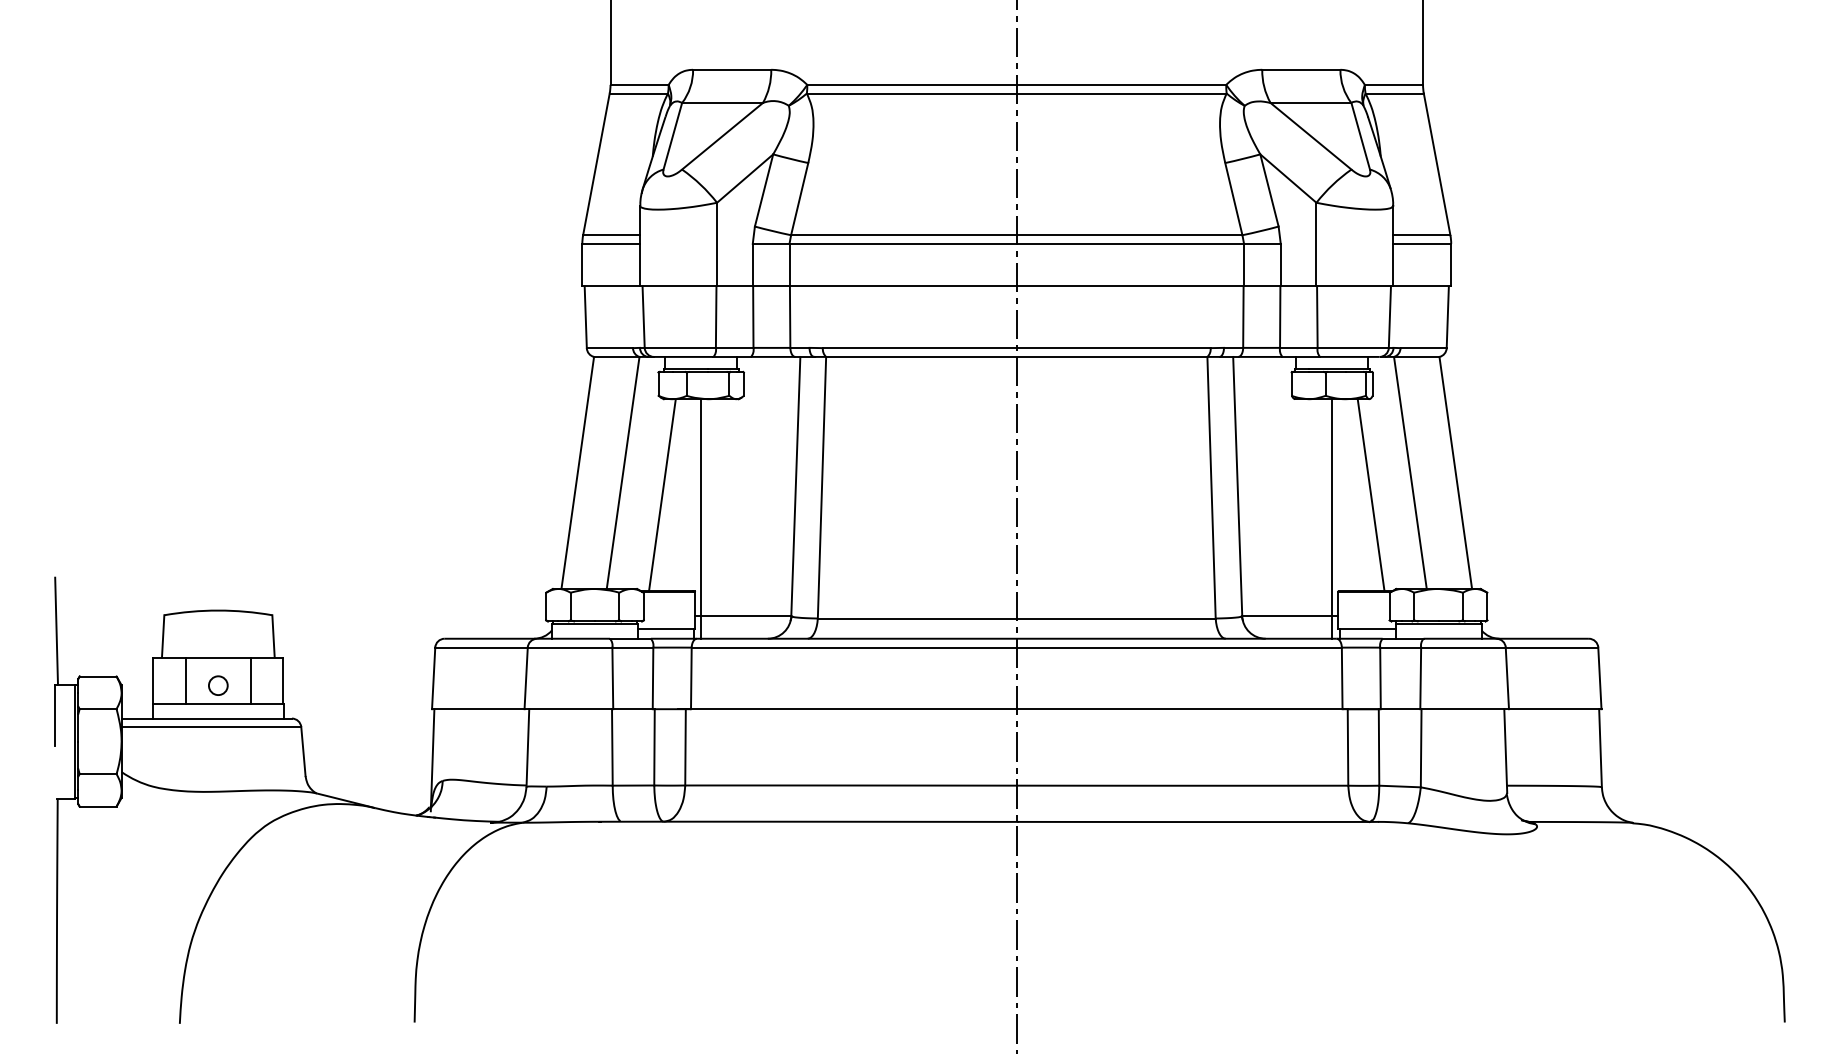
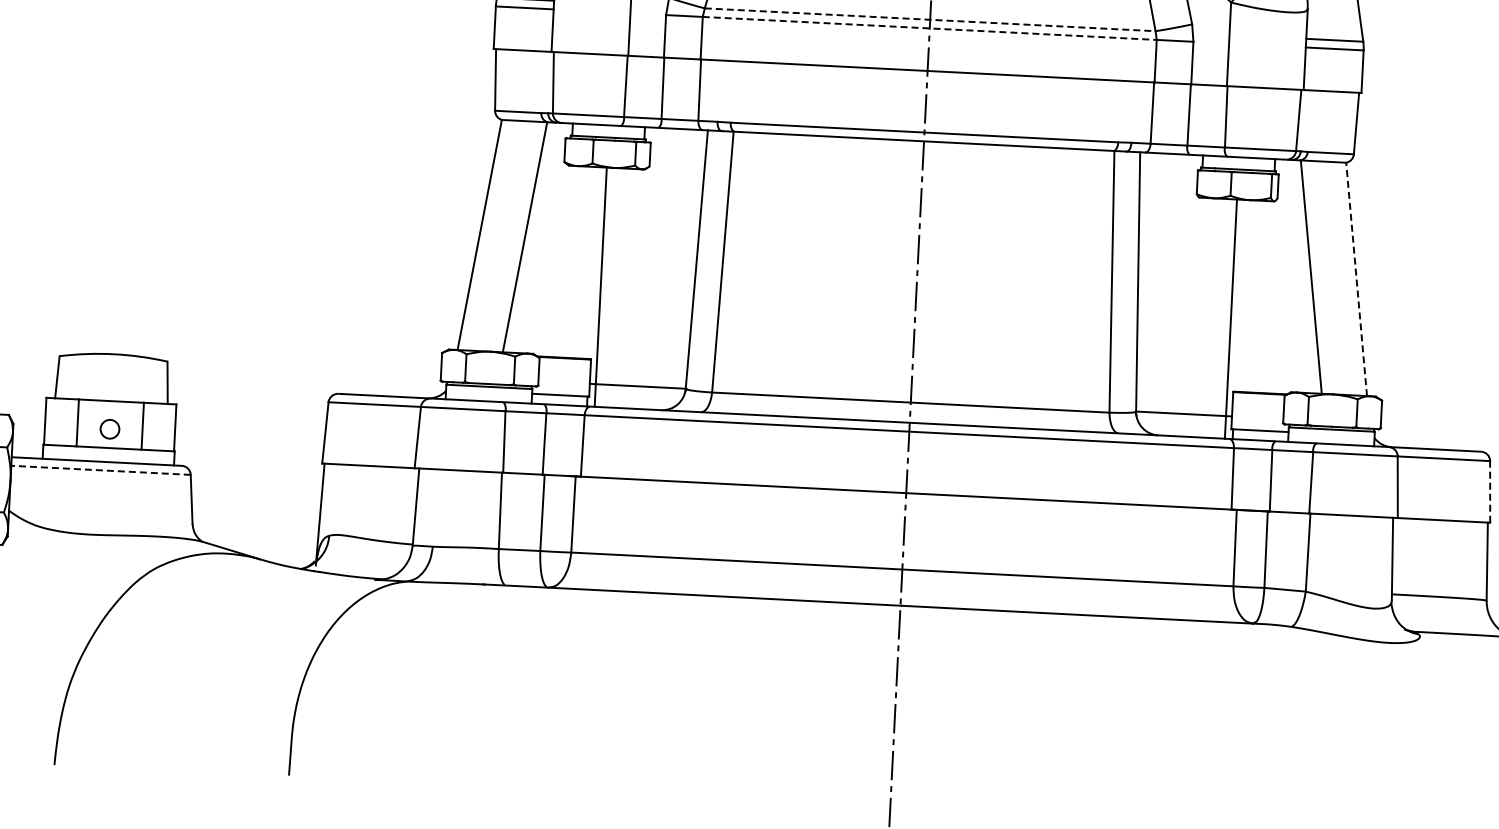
line: (1016, 235) -> (929, 20), solid -> dashed
line: (1017, 243) -> (930, 28), solid -> dashed
line: (1455, 472) -> (1356, 278), solid -> dashed
line: (662, 495) -> (563, 261), removed
line: (1370, 495) -> (1270, 297), removed
line: (1599, 678) -> (1489, 491), solid -> dashed
line: (211, 727) -> (101, 470), solid -> dashed

